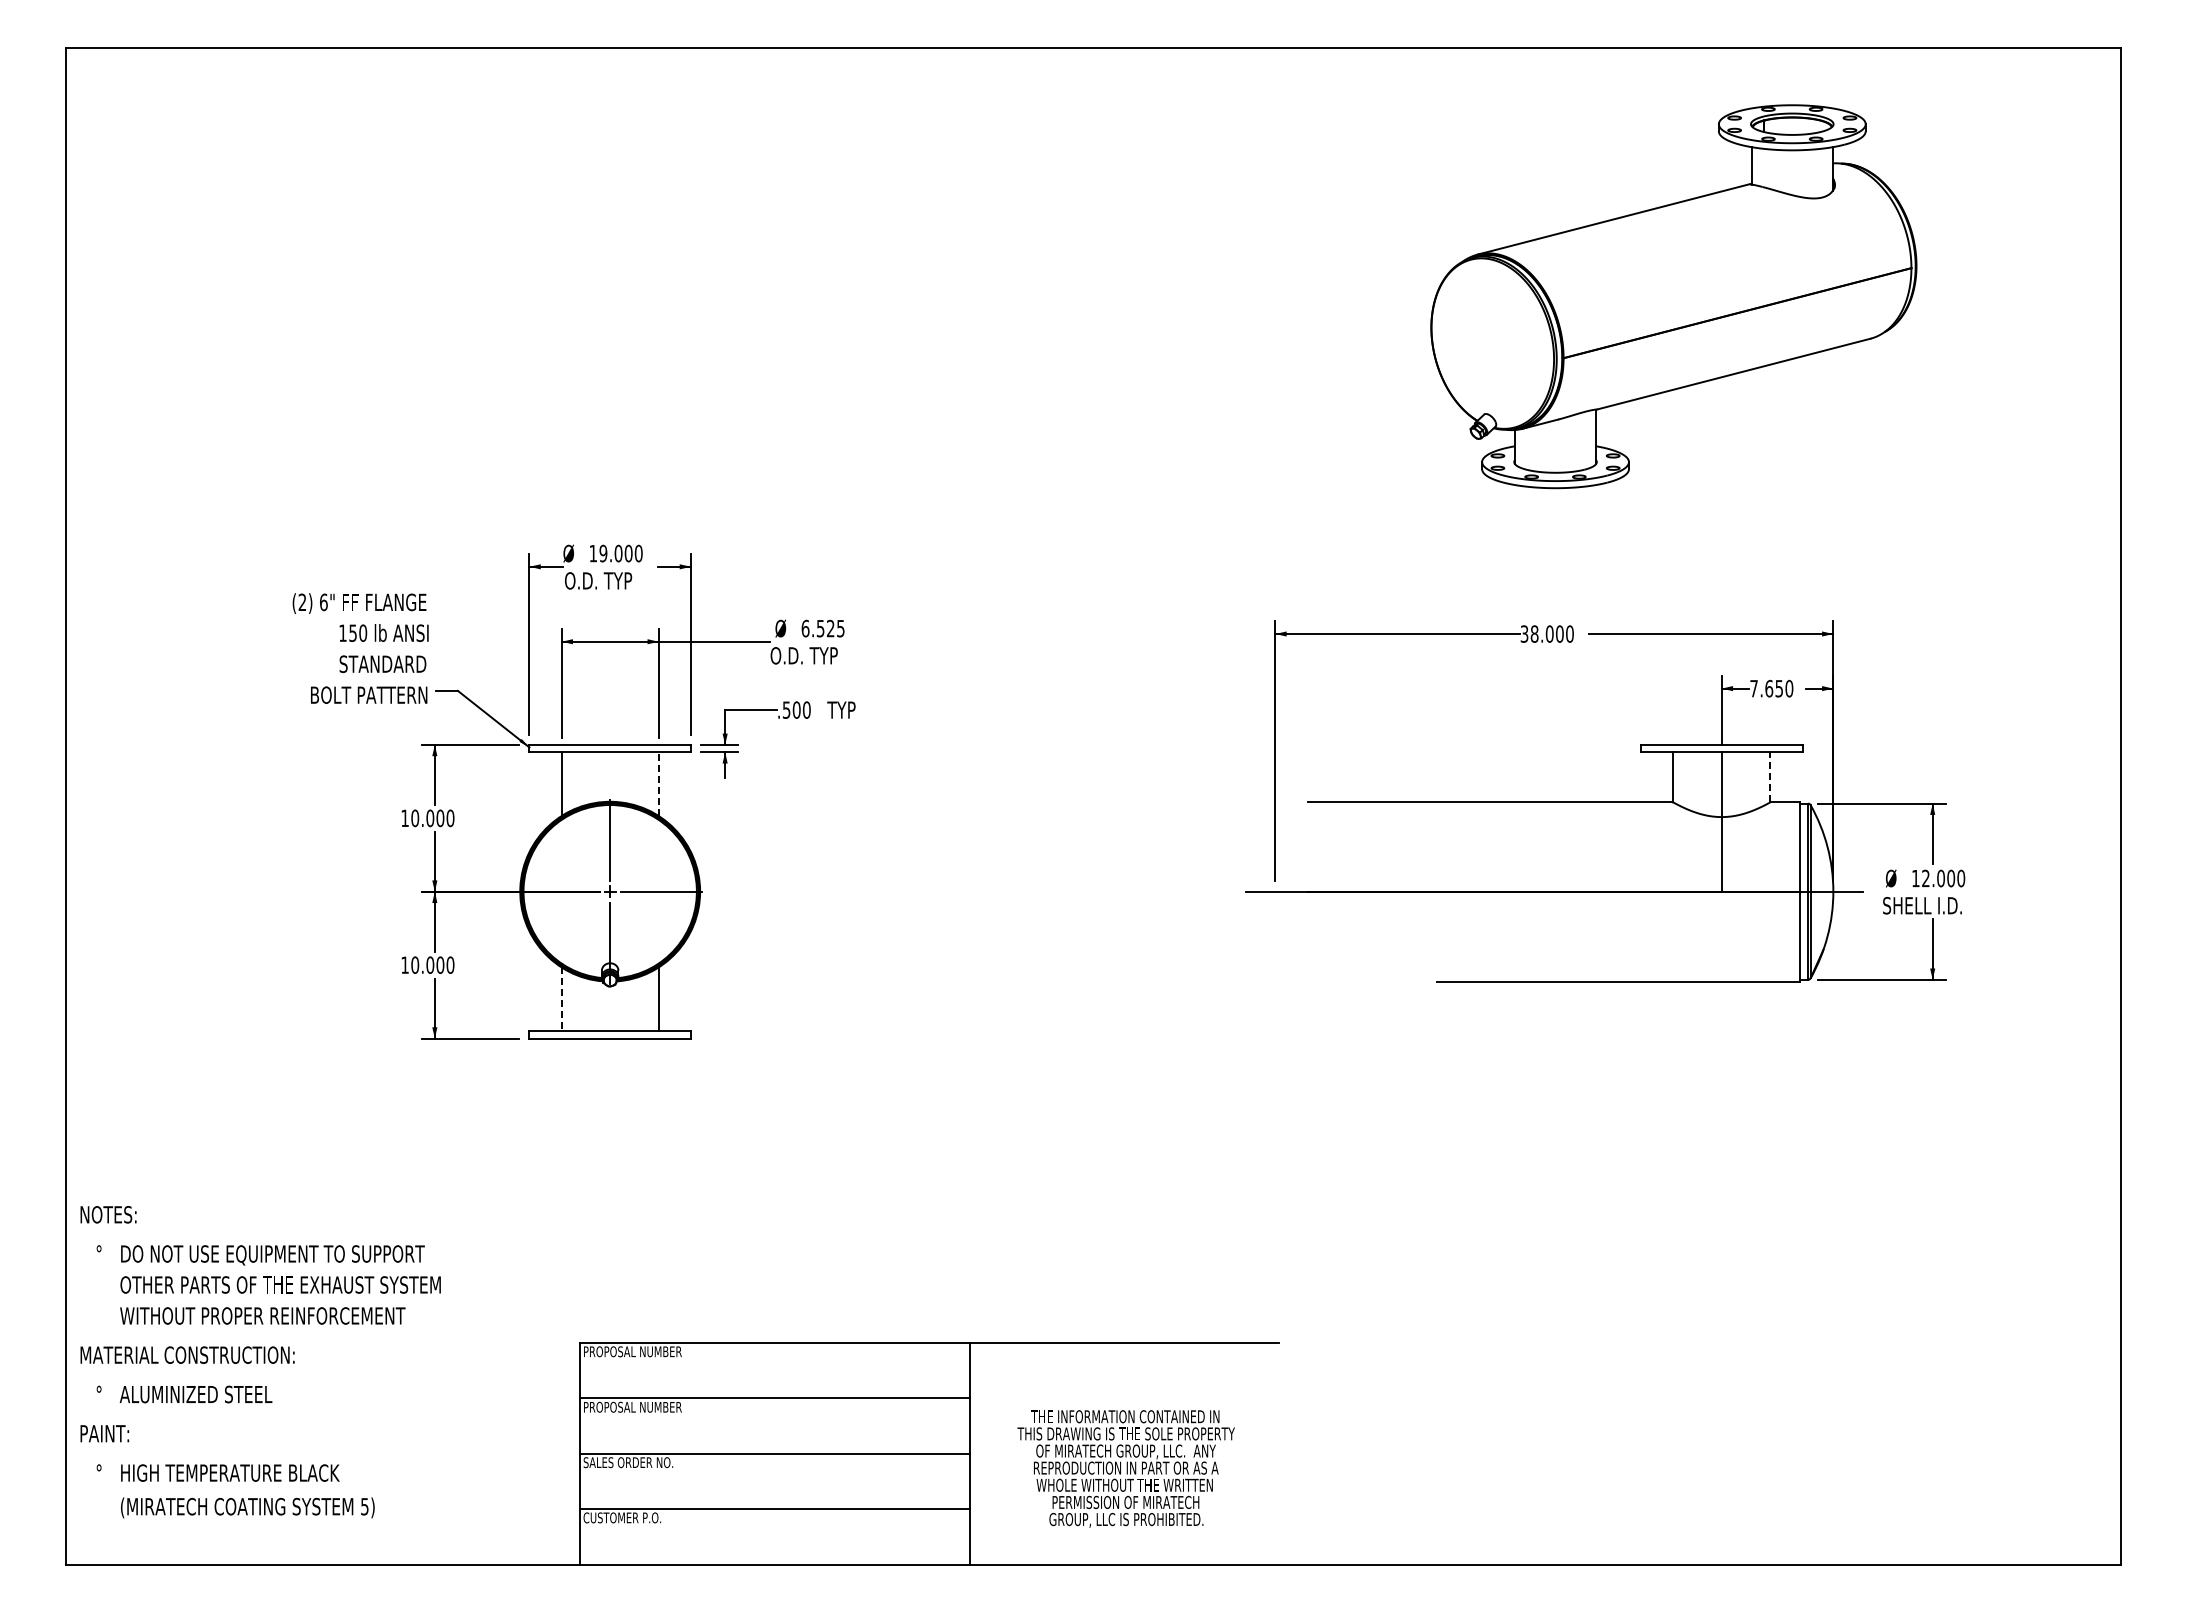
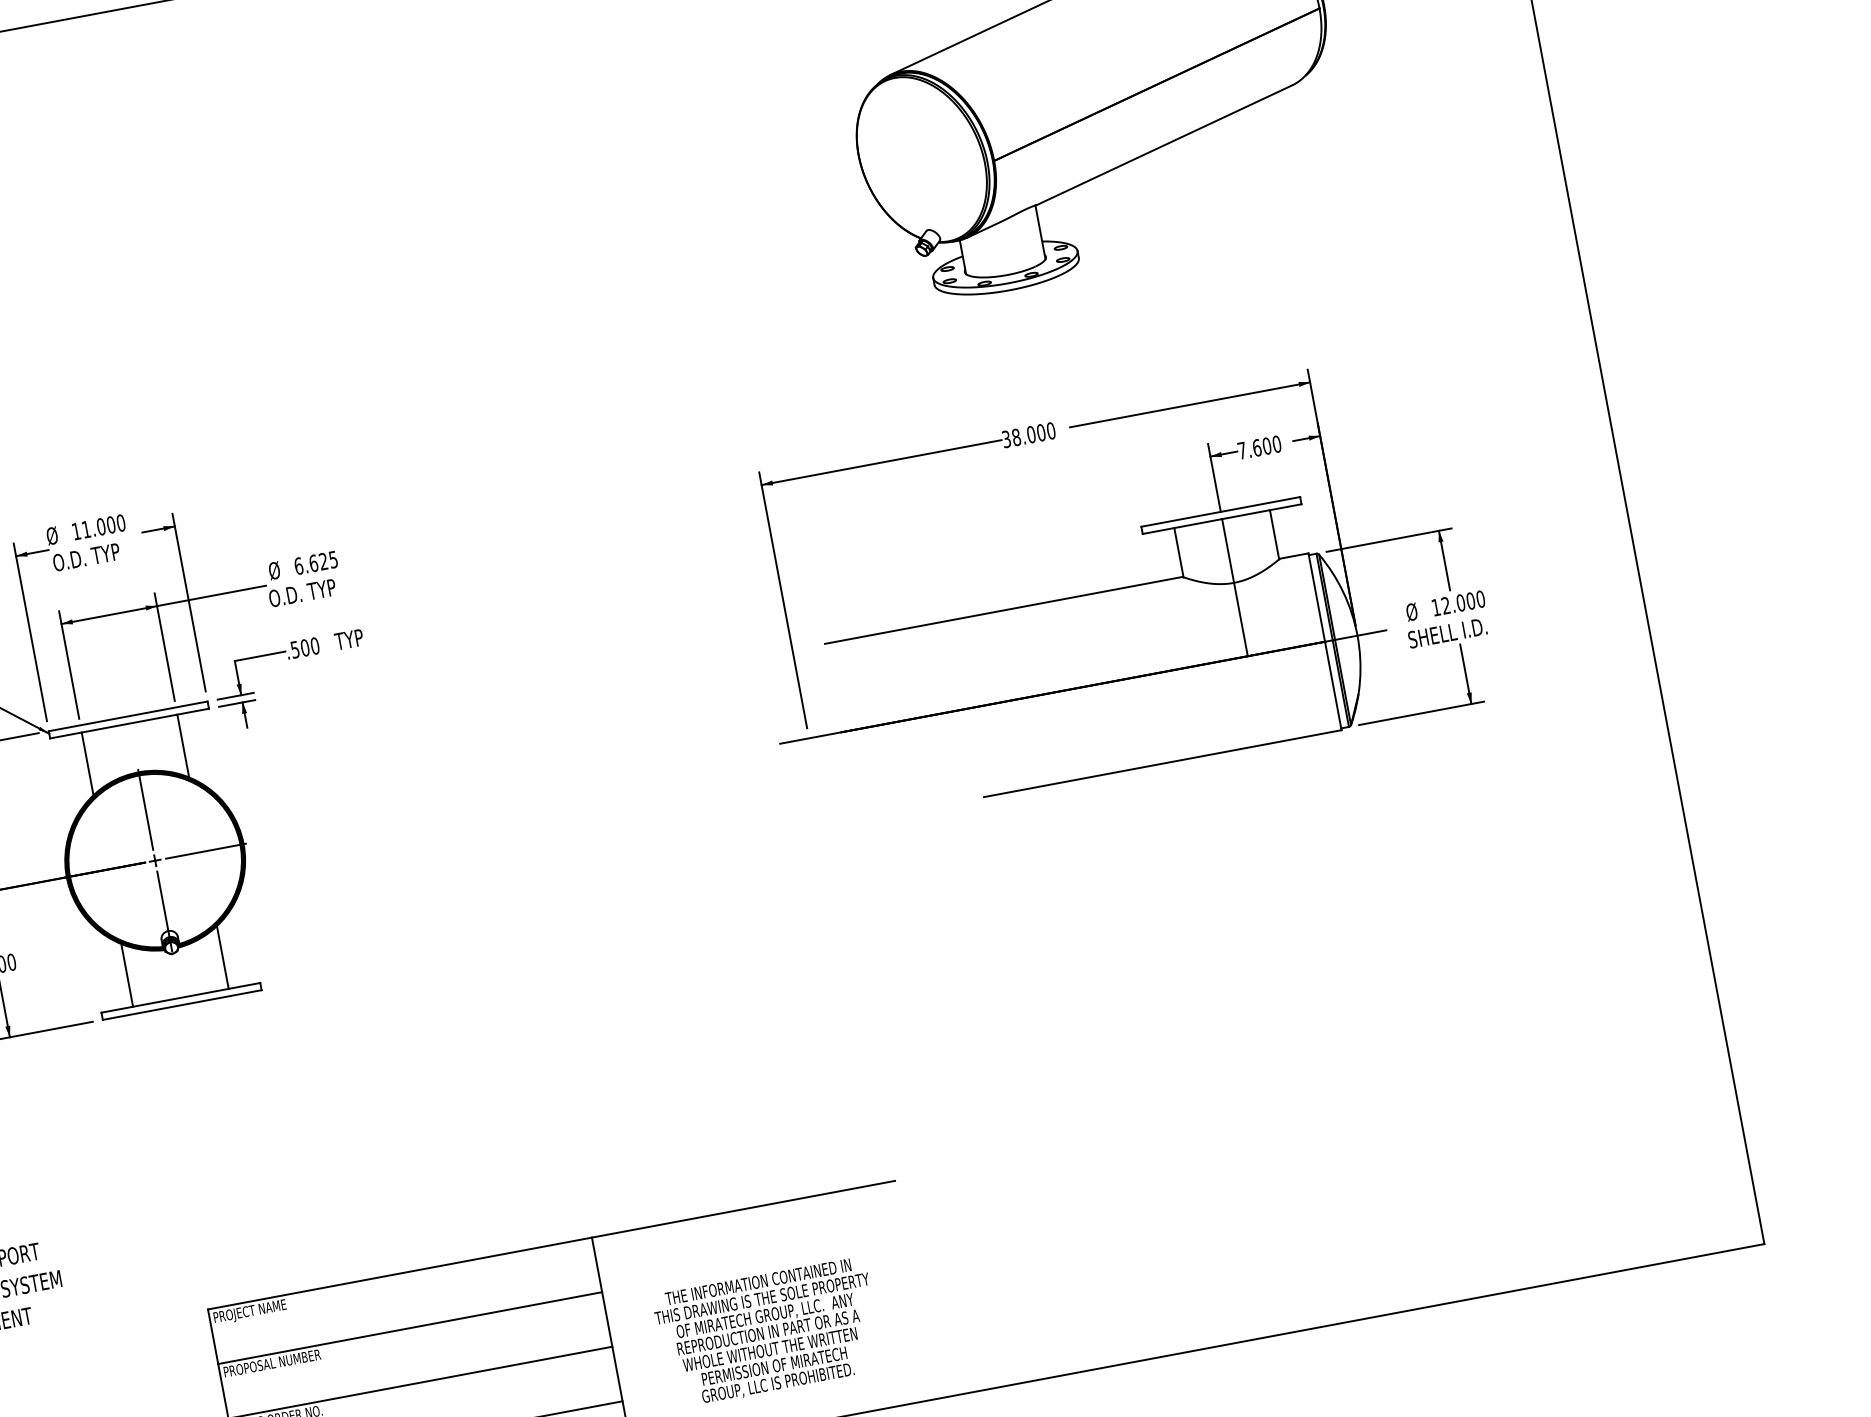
text: (603, 553) -> (86, 529), 19.000 -> 11.000
text: (820, 628) -> (313, 563), 6.525 -> 6.625
text: (1779, 688) -> (1267, 445), 7.650 -> 7.600
line: (1770, 776) -> (1274, 534), dashed -> solid
line: (658, 784) -> (182, 746), dashed -> solid
line: (561, 999) -> (127, 975), dashed -> solid
text: (642, 1352) -> (271, 1307), PROPOSAL NUMBER -> PROJECT NAME

